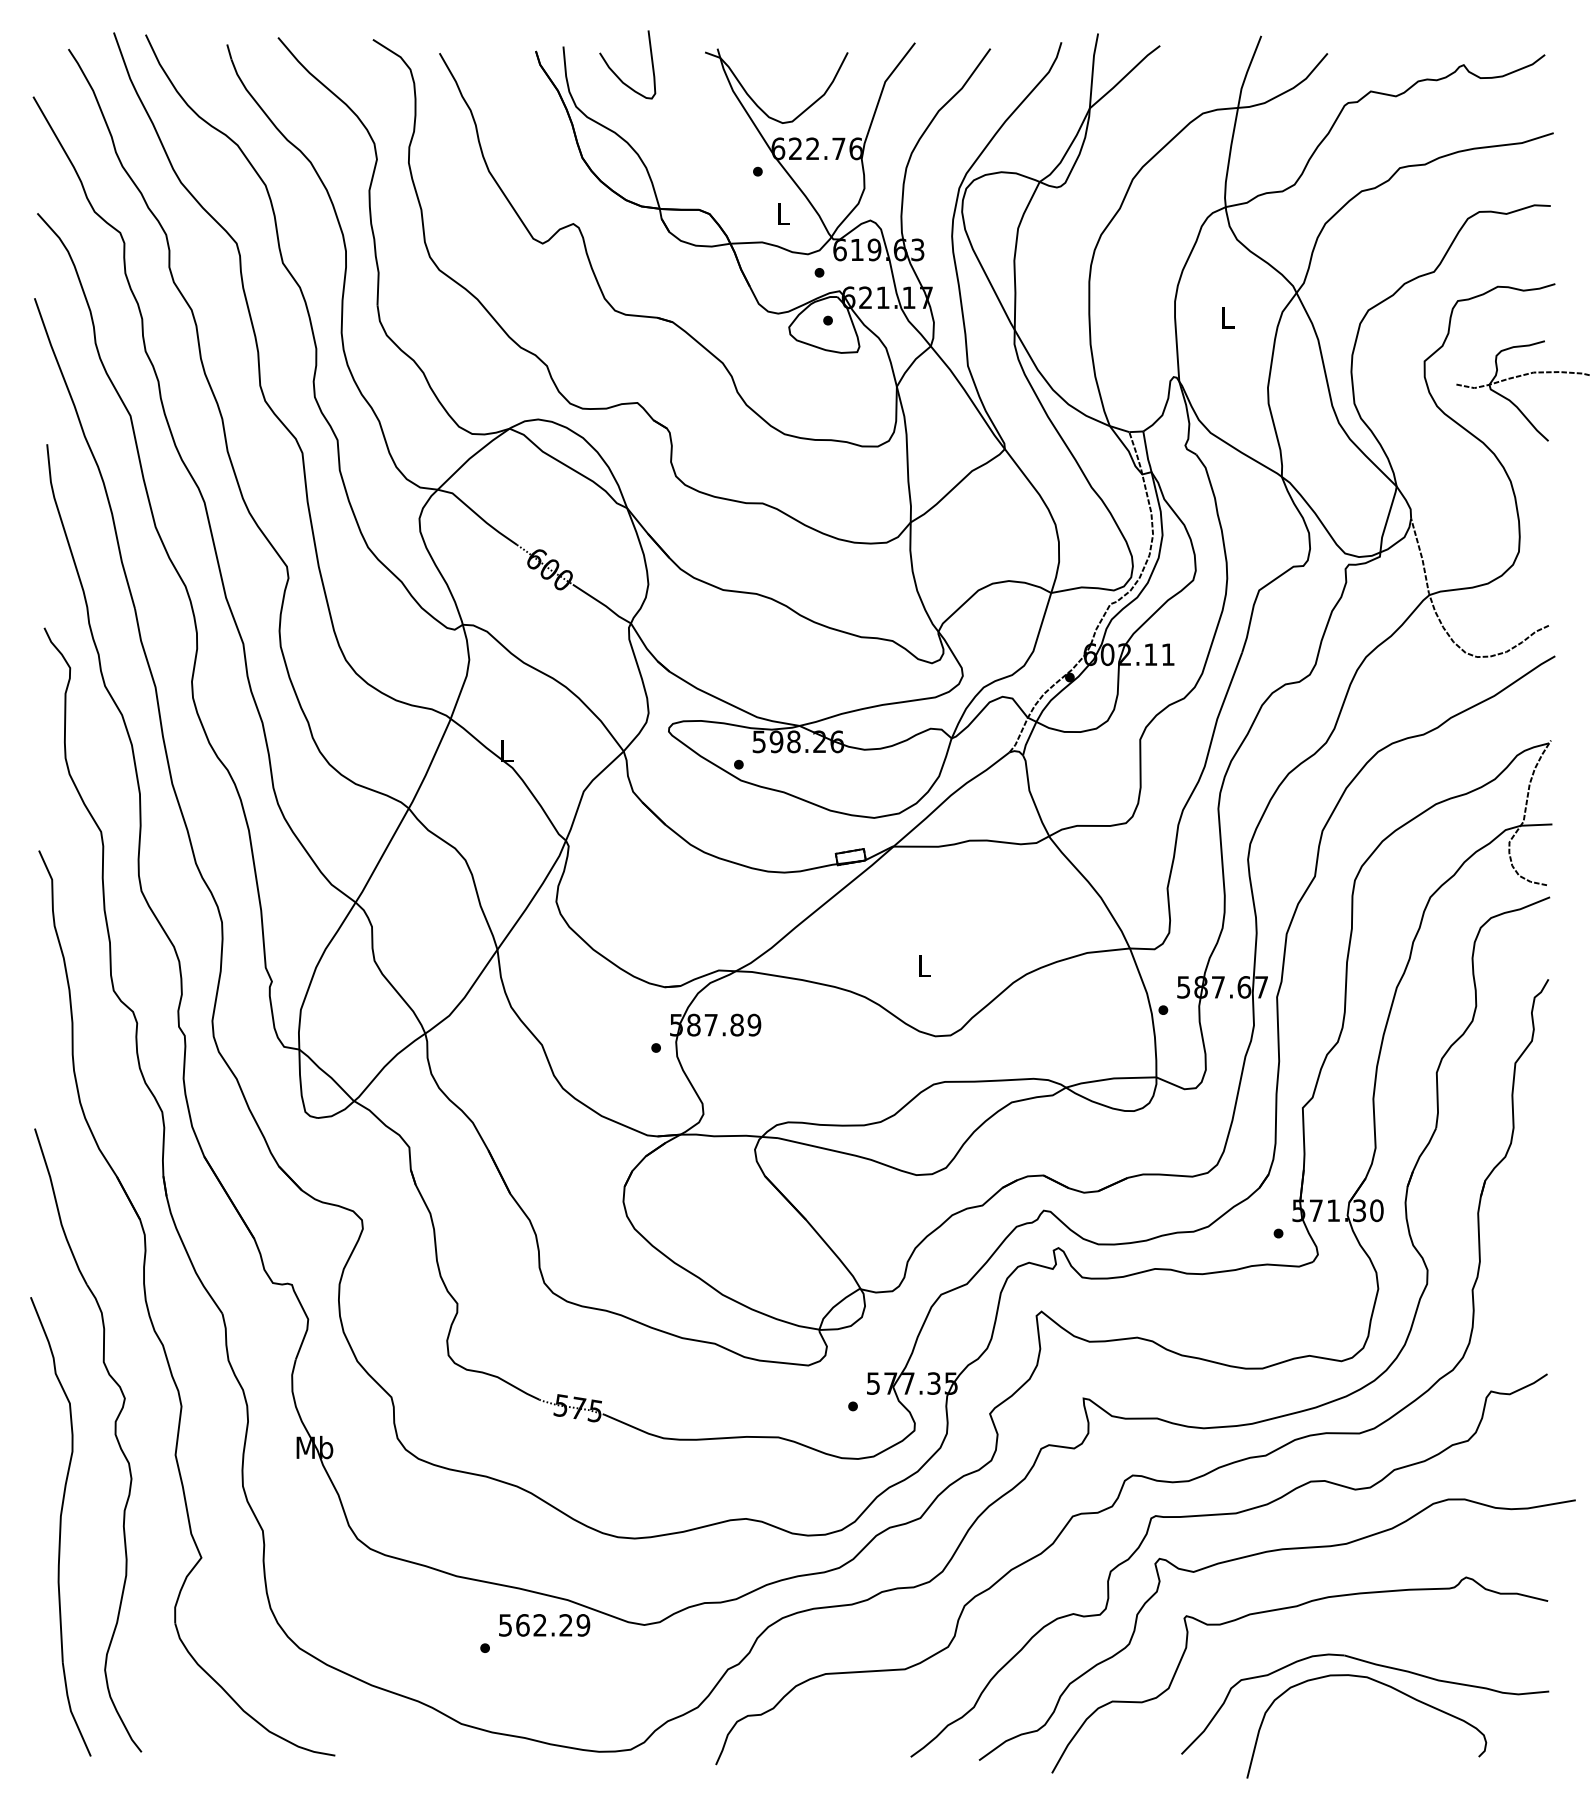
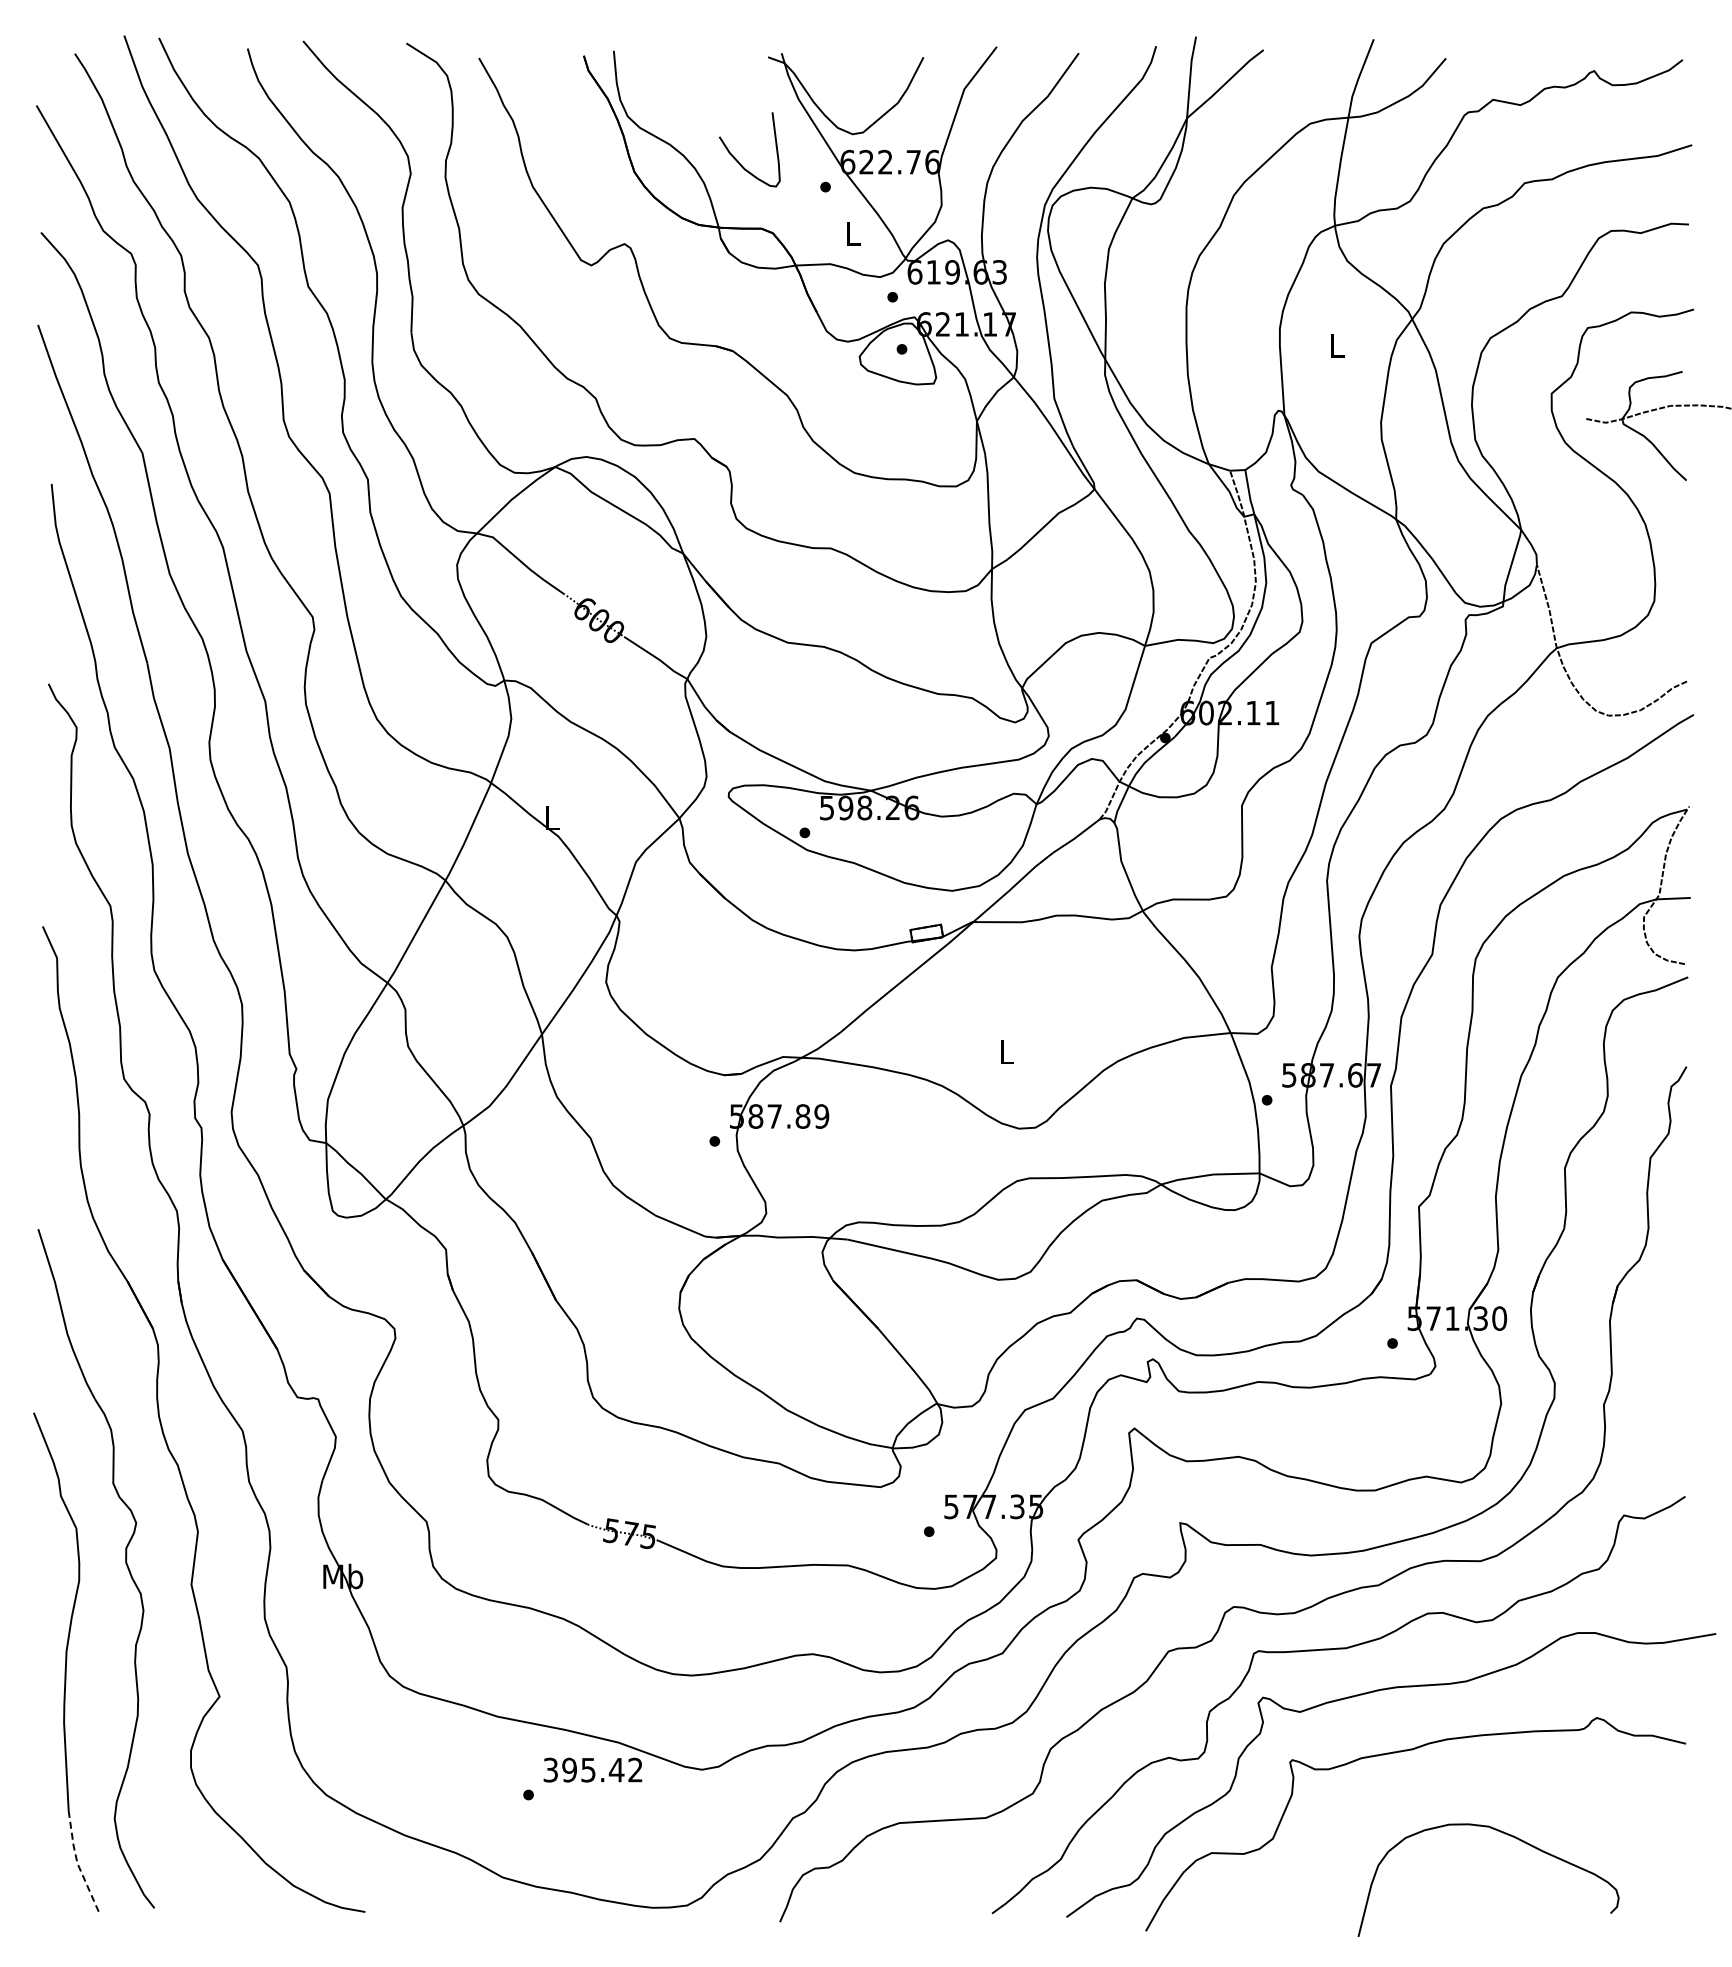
curve: (616, 73) -> (737, 159), moved
text: (544, 1624) -> (593, 1769), 562.29 -> 395.42
part: (1377, 1666) -> (1500, 1814), removed
line: (70, 1711) -> (77, 1863), solid -> dashed

